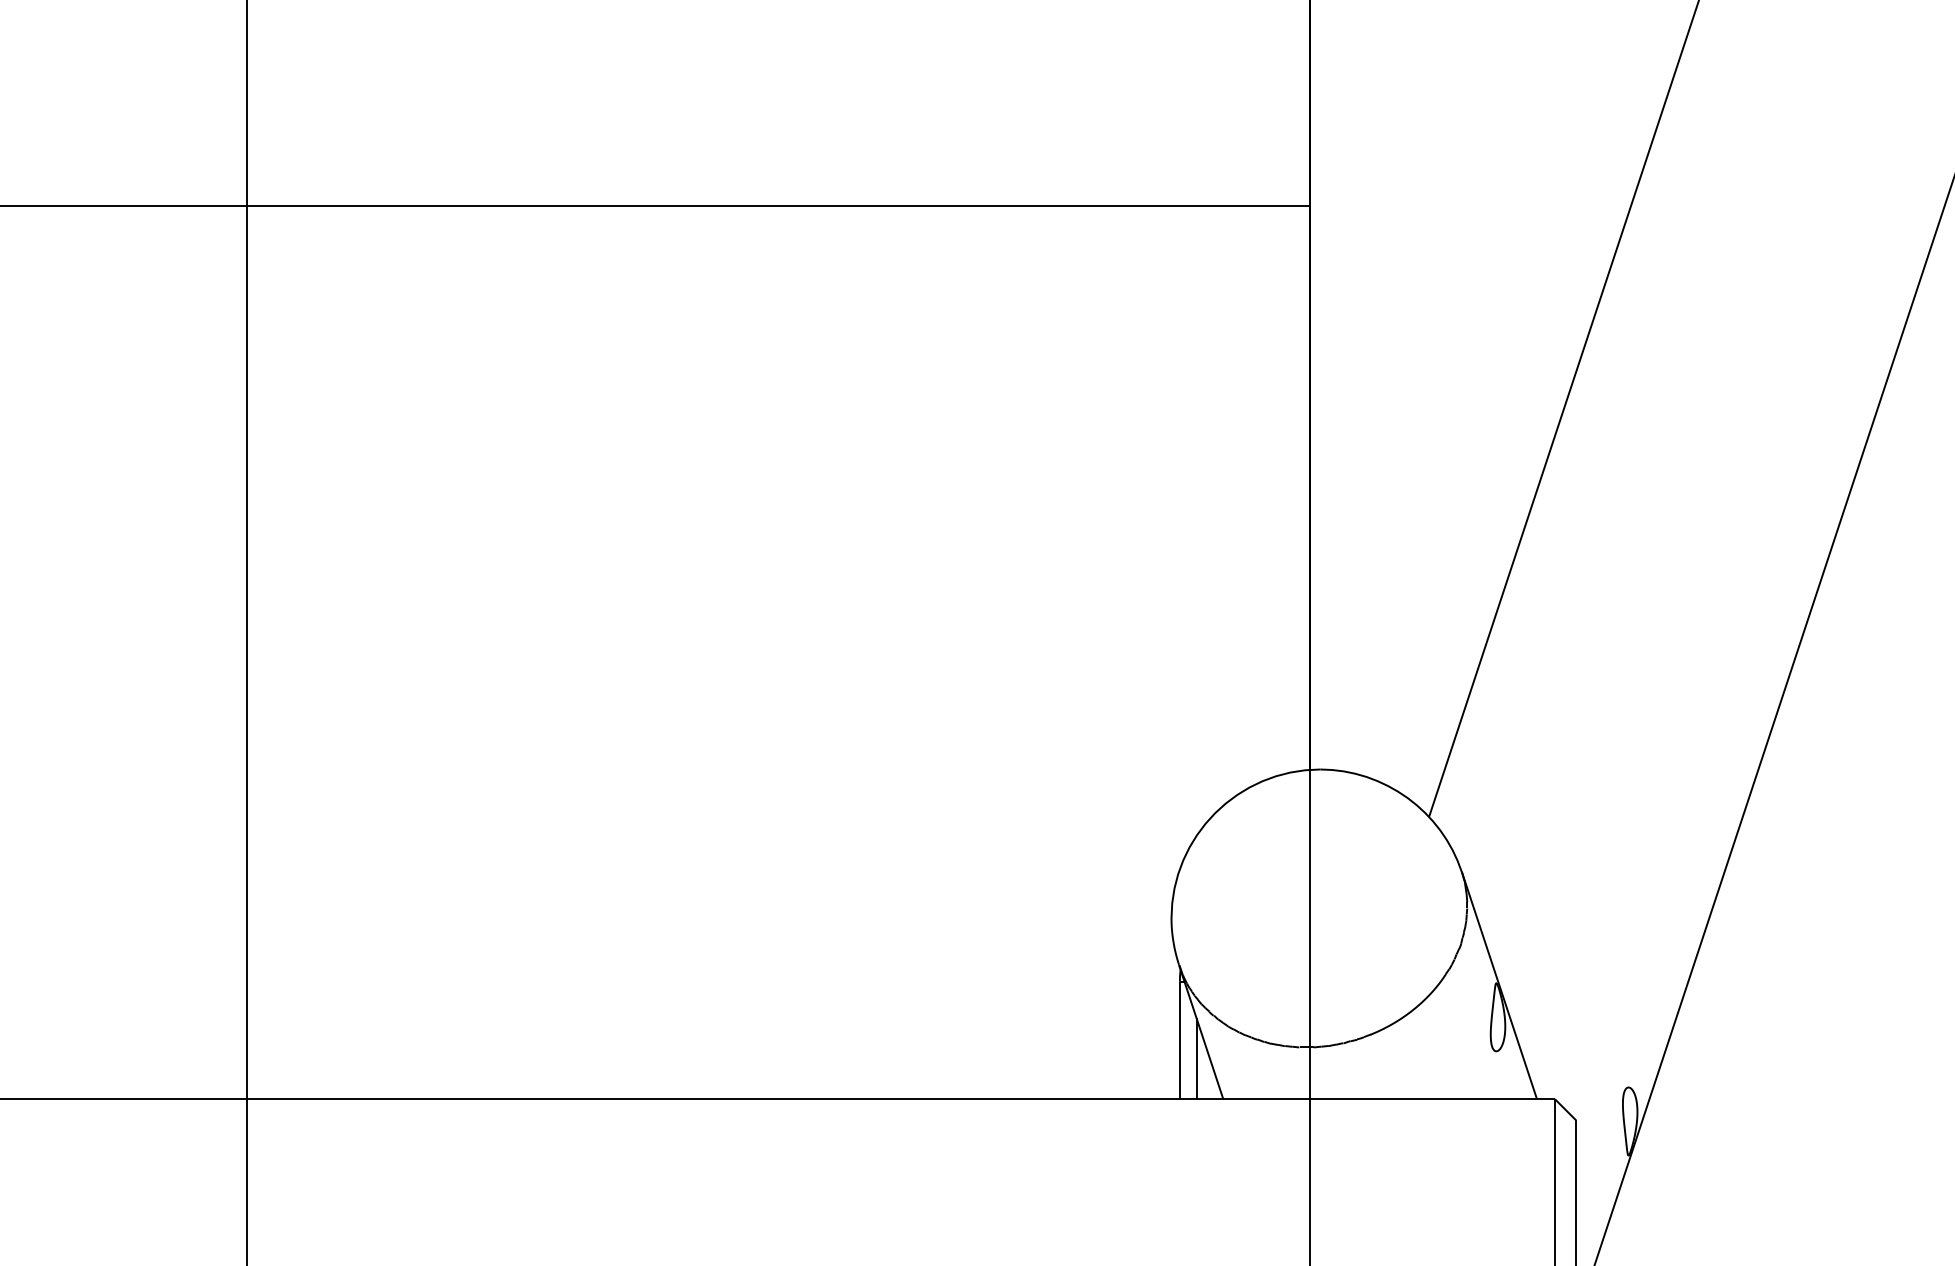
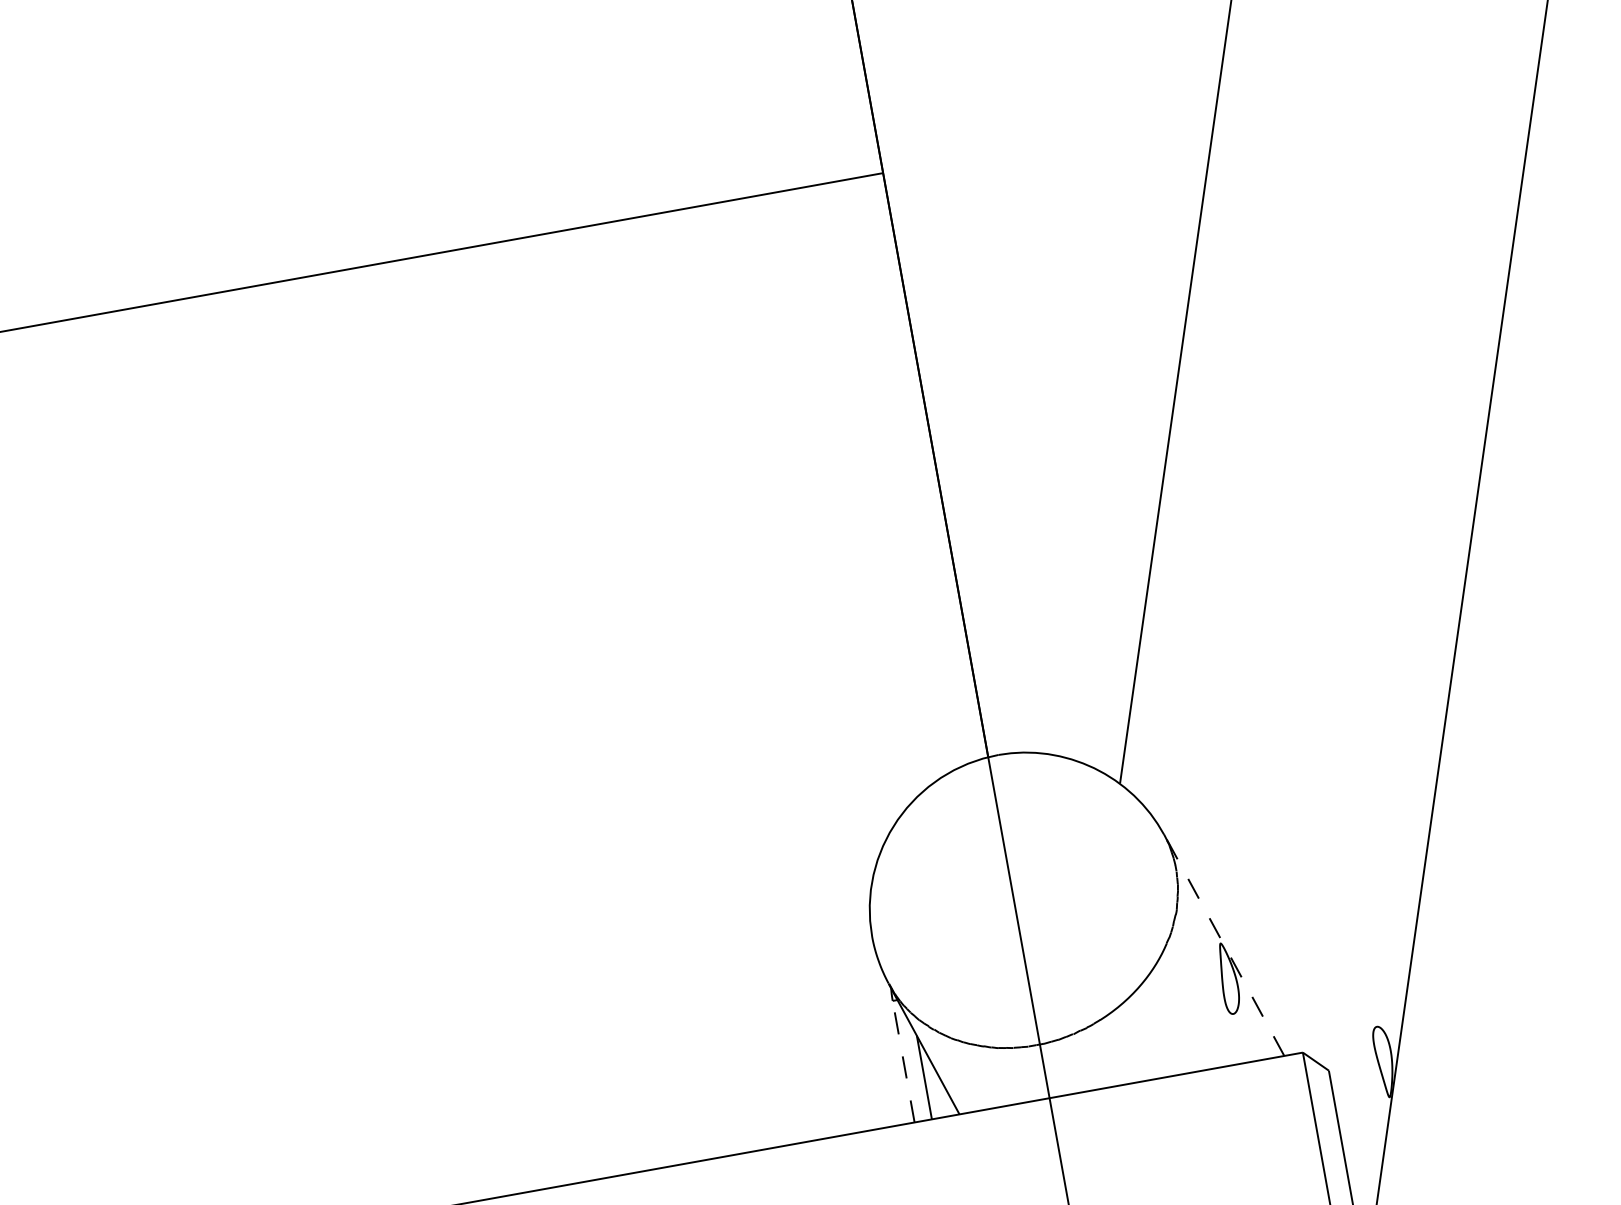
line: (1499, 985) -> (1224, 945), solid -> dashed
line: (1179, 1040) -> (903, 1061), solid -> dashed

